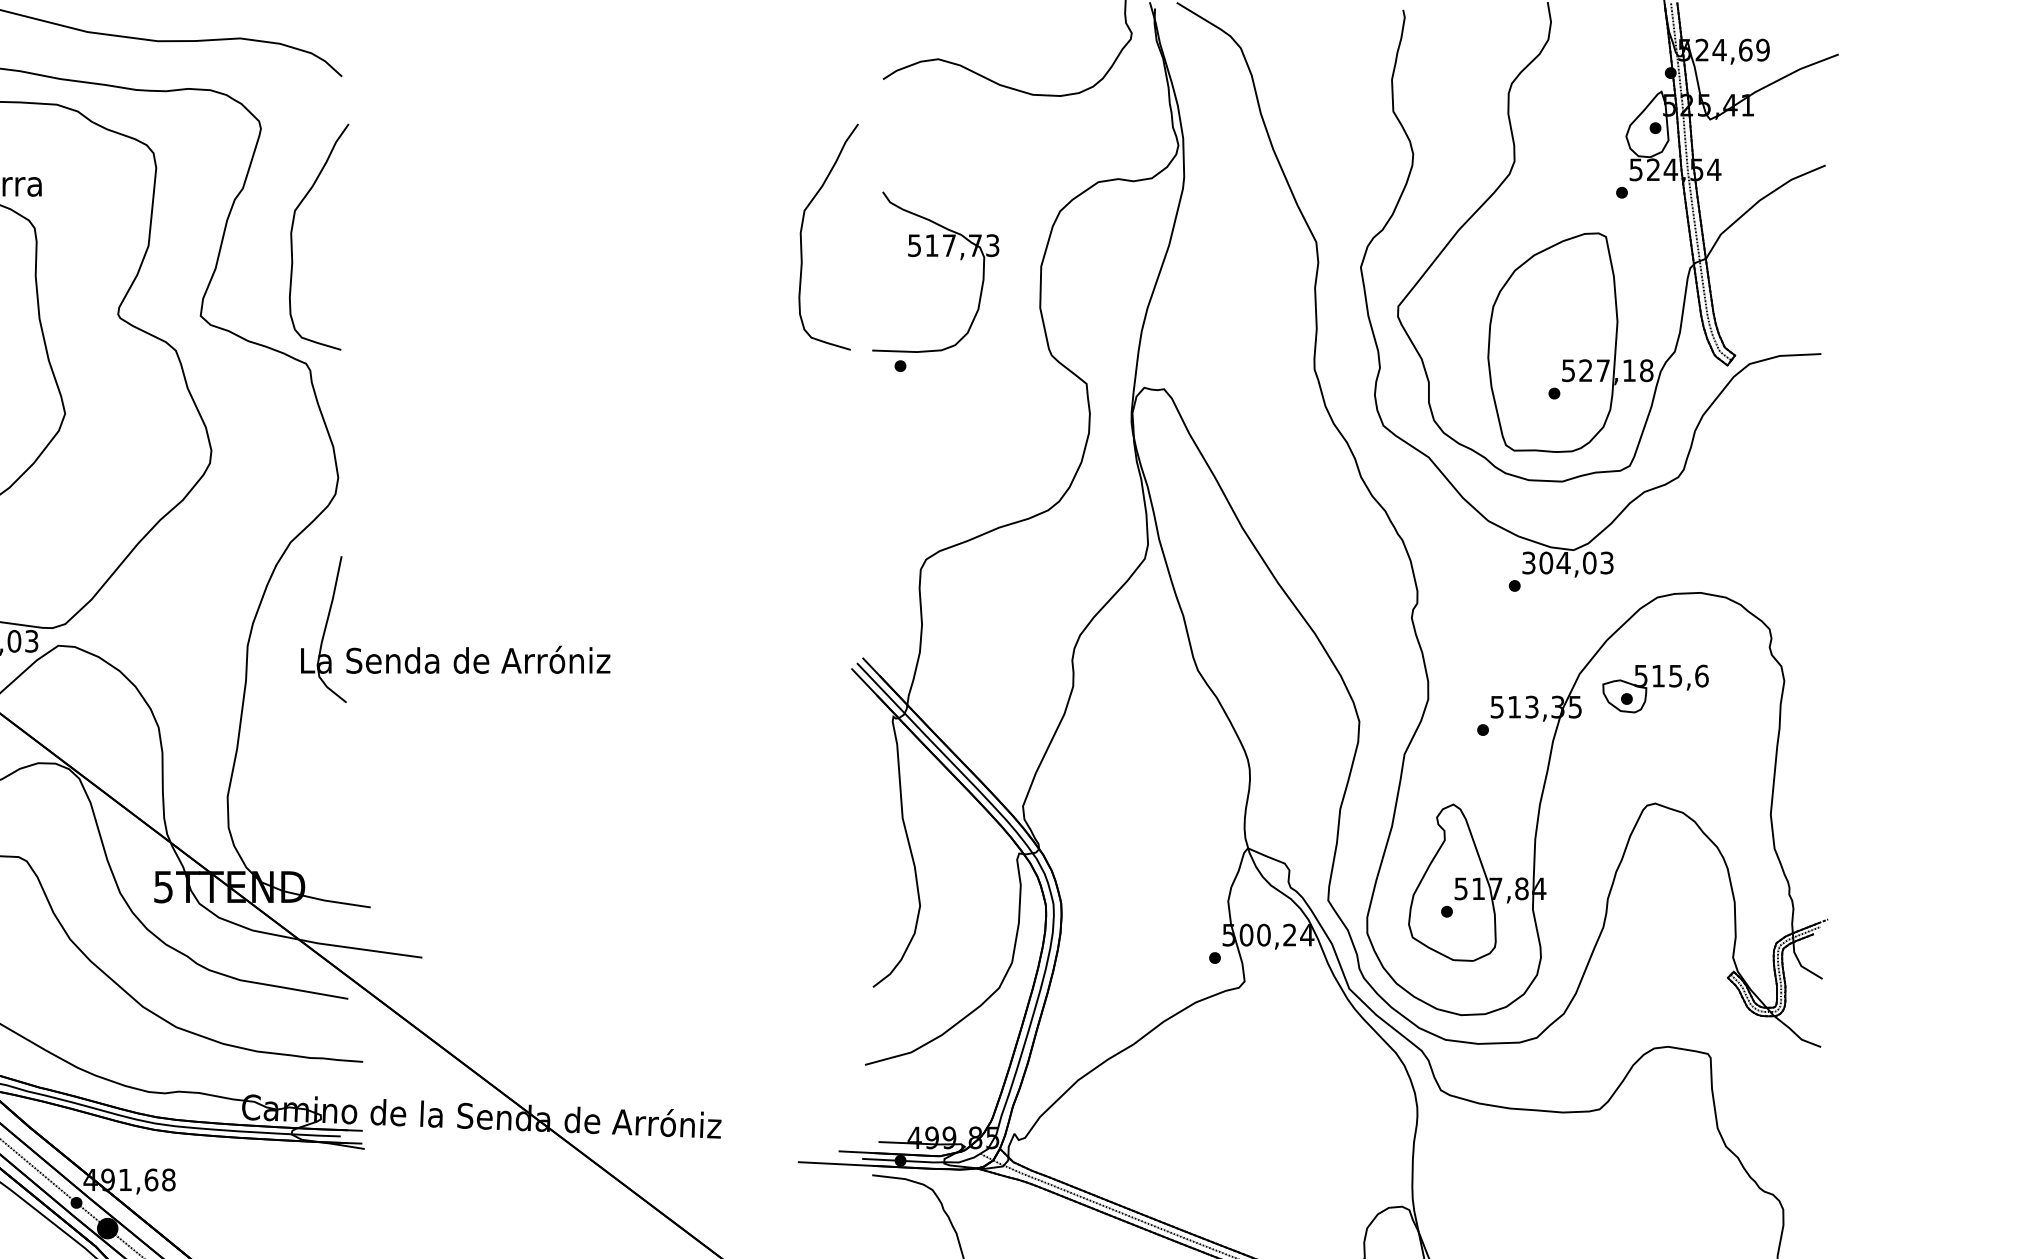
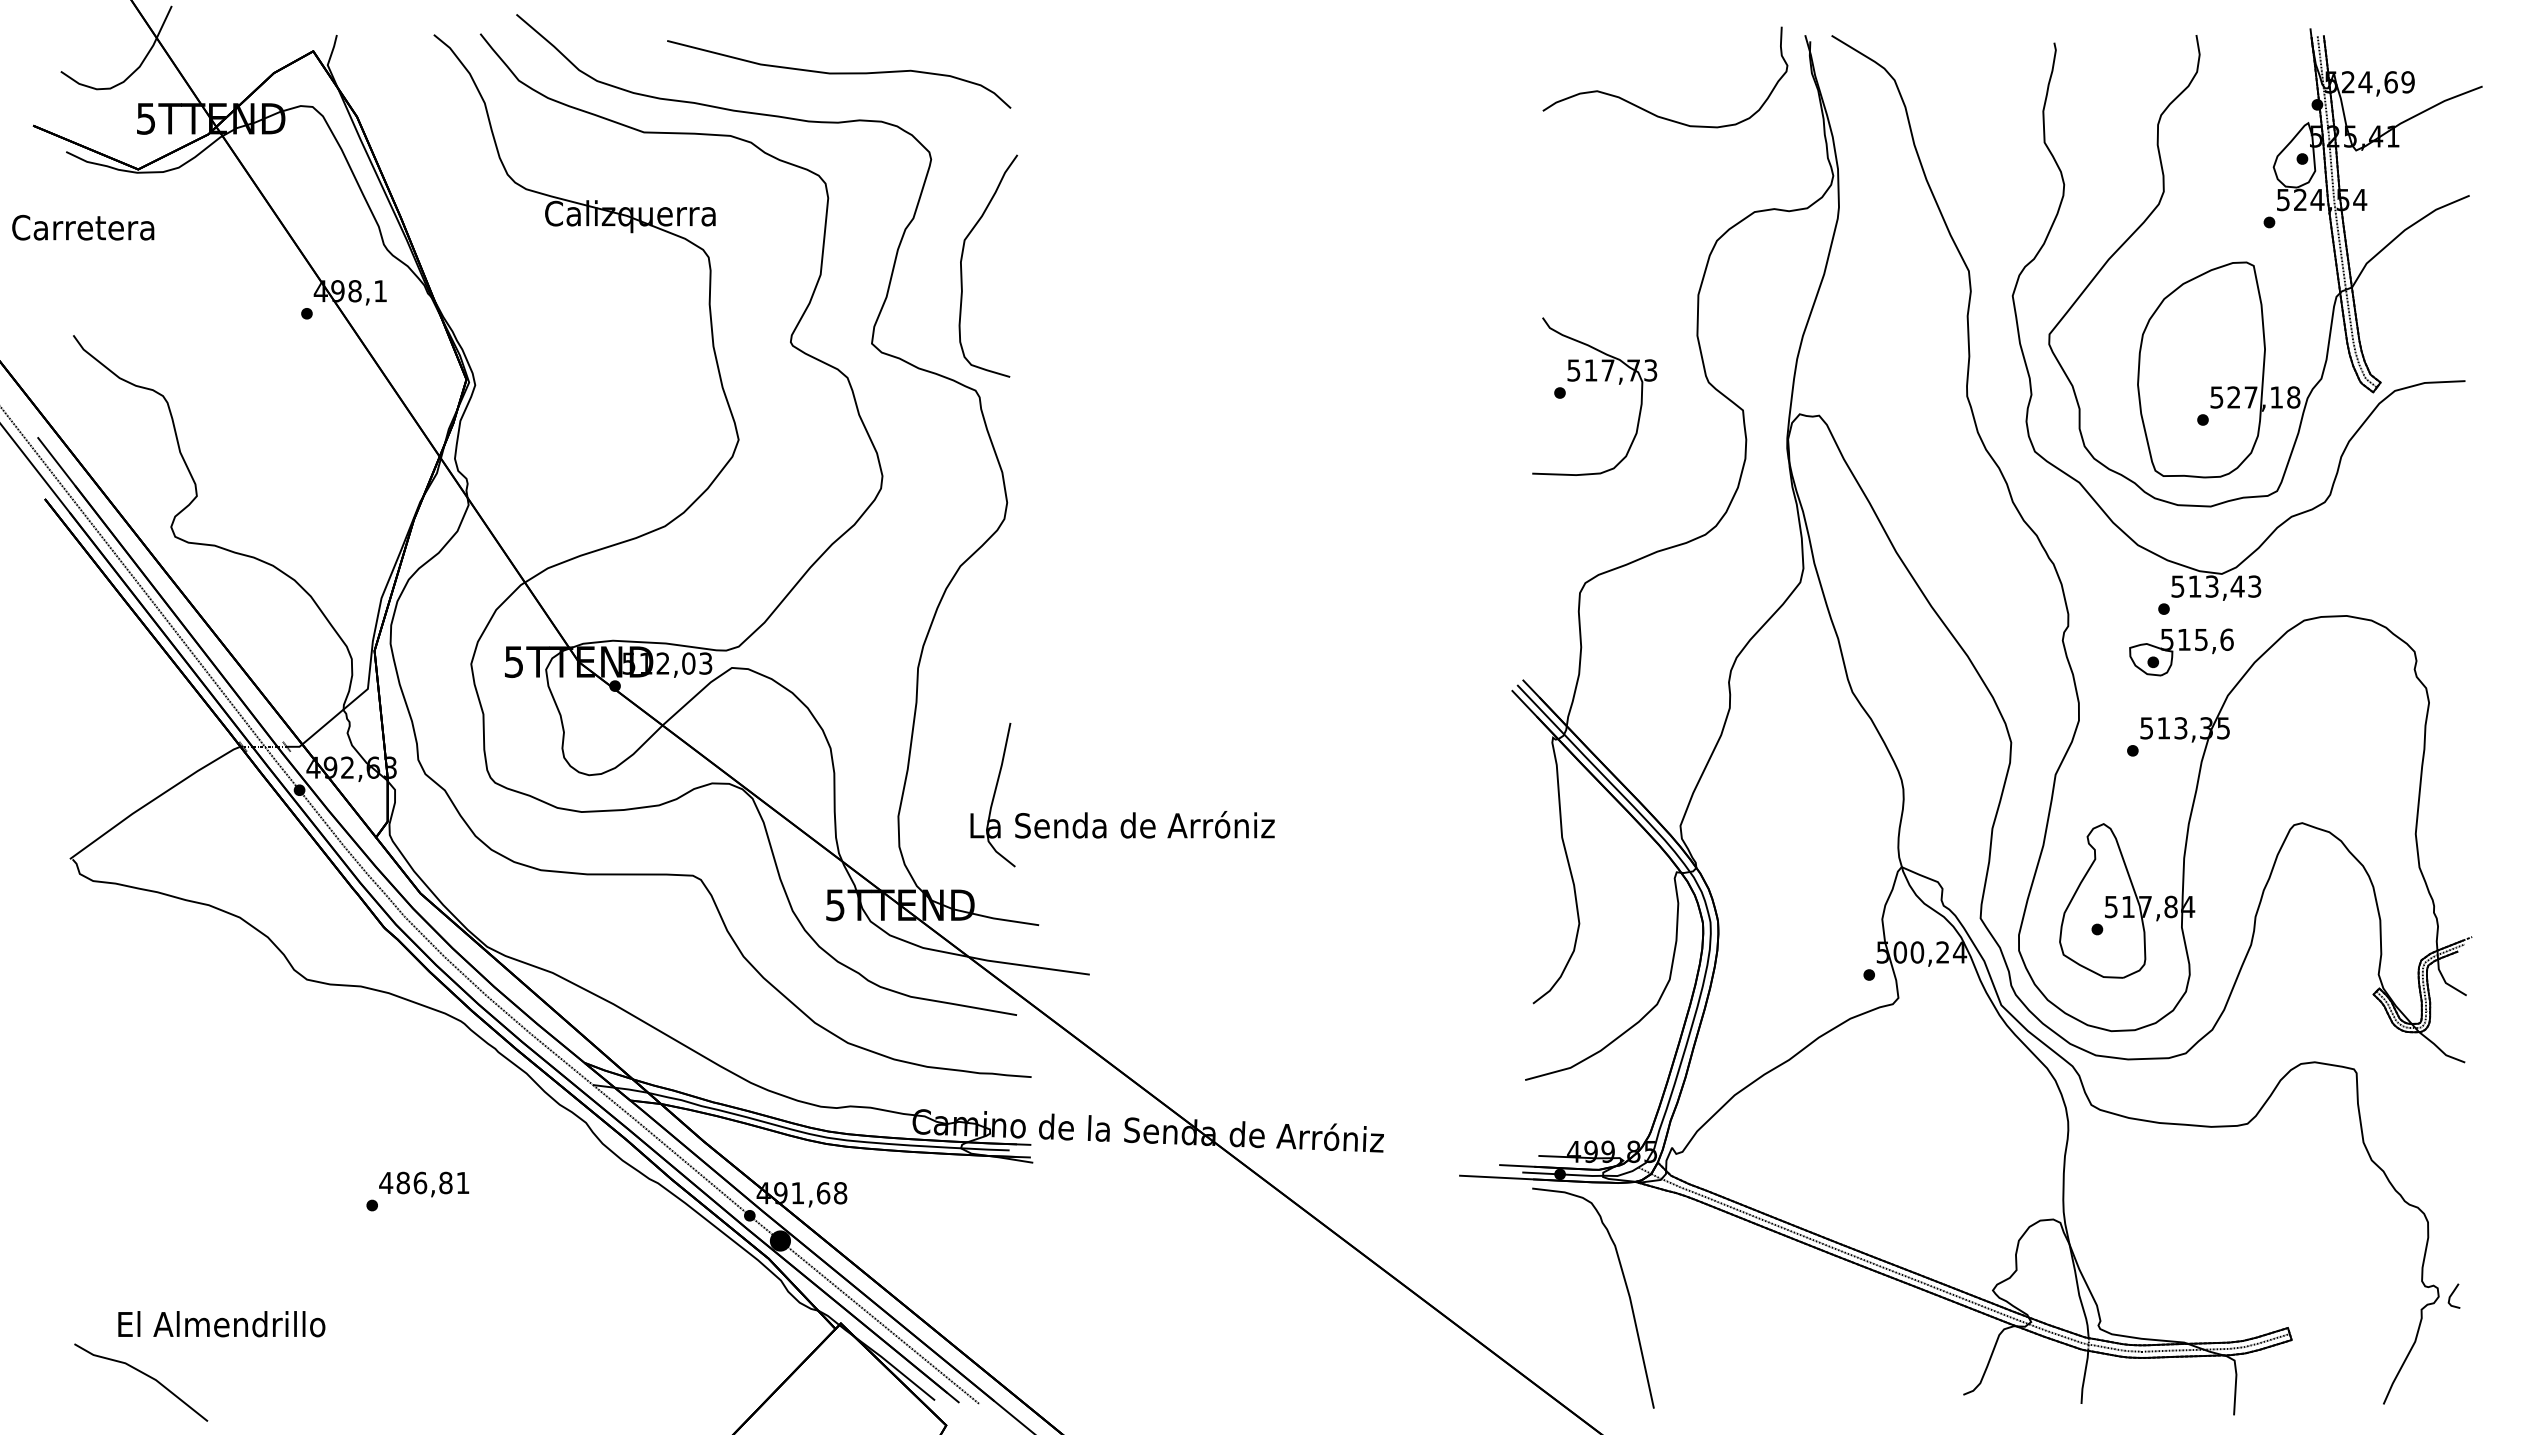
curve: (802, 240) -> (1463, 269), removed
part: (935, 256) -> (1594, 381), moved
text: (1560, 562) -> (2208, 586), 304,03 -> 513,43
part: (466, 647) -> (1133, 812), moved
part: (1655, 689) -> (2181, 652), moved

